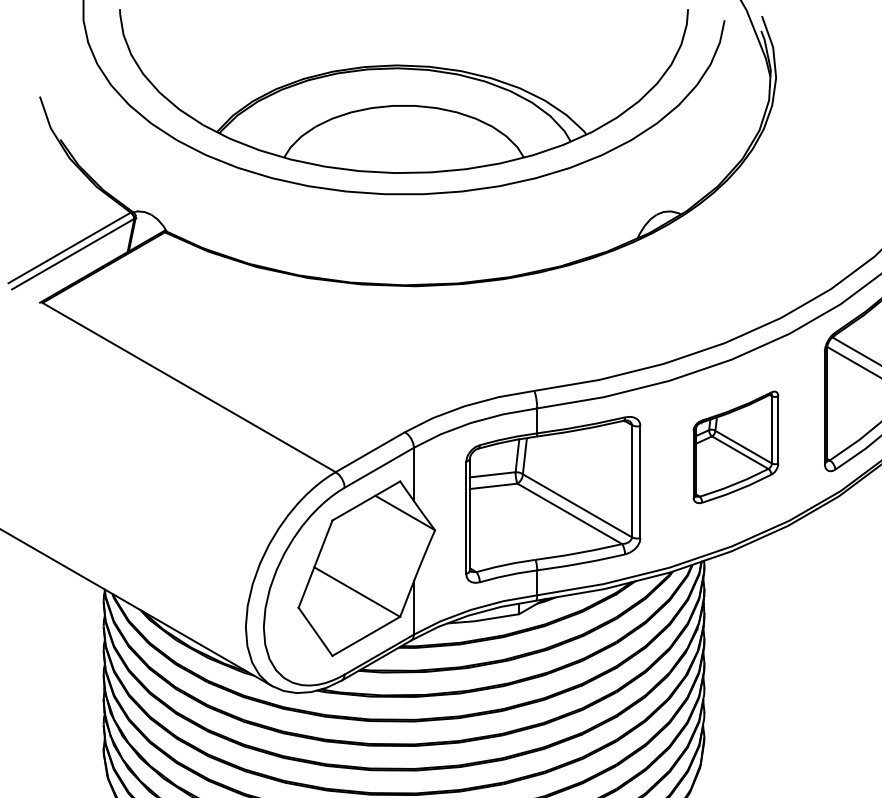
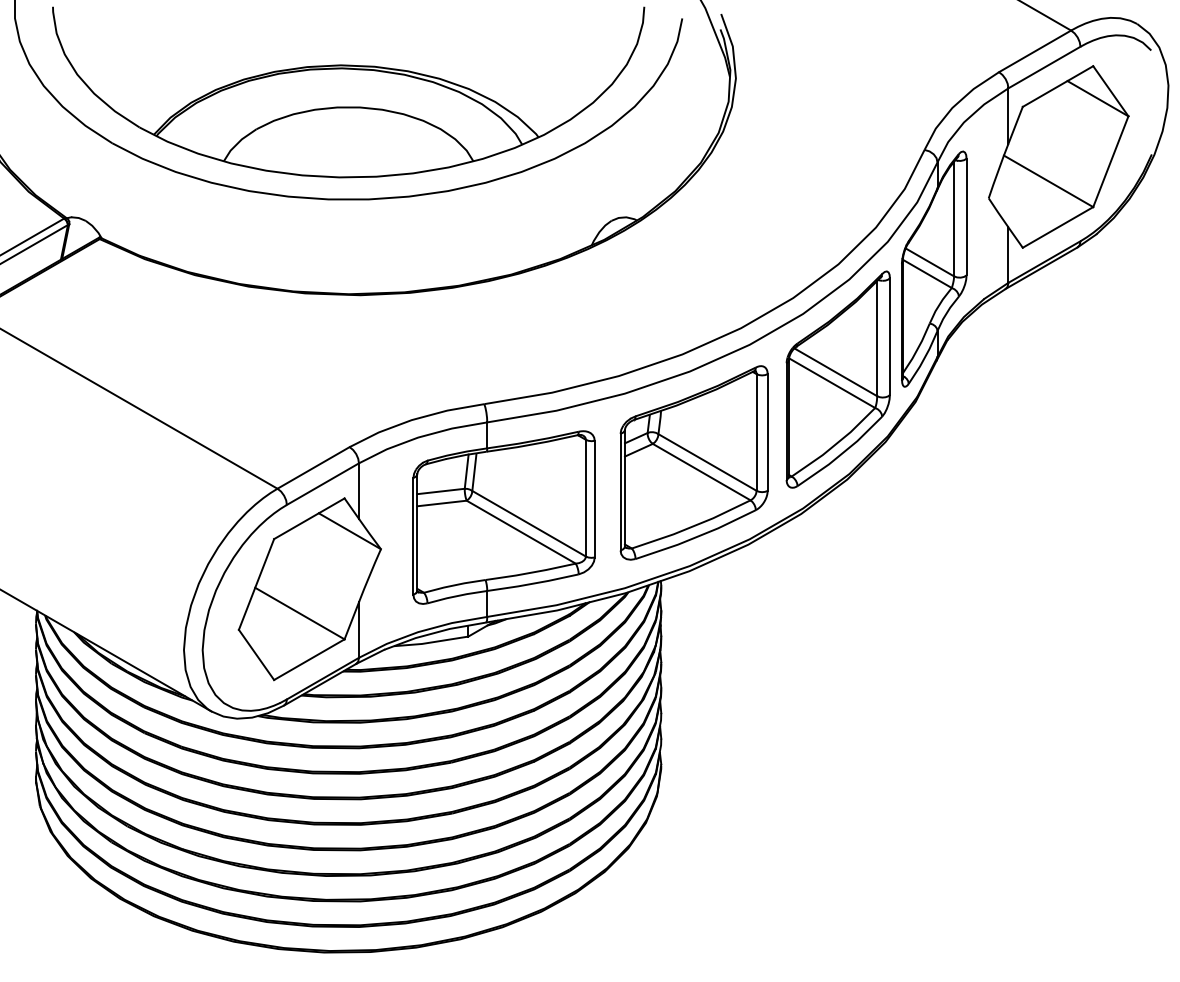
part: (735, 446) -> (693, 462), size x1.67

